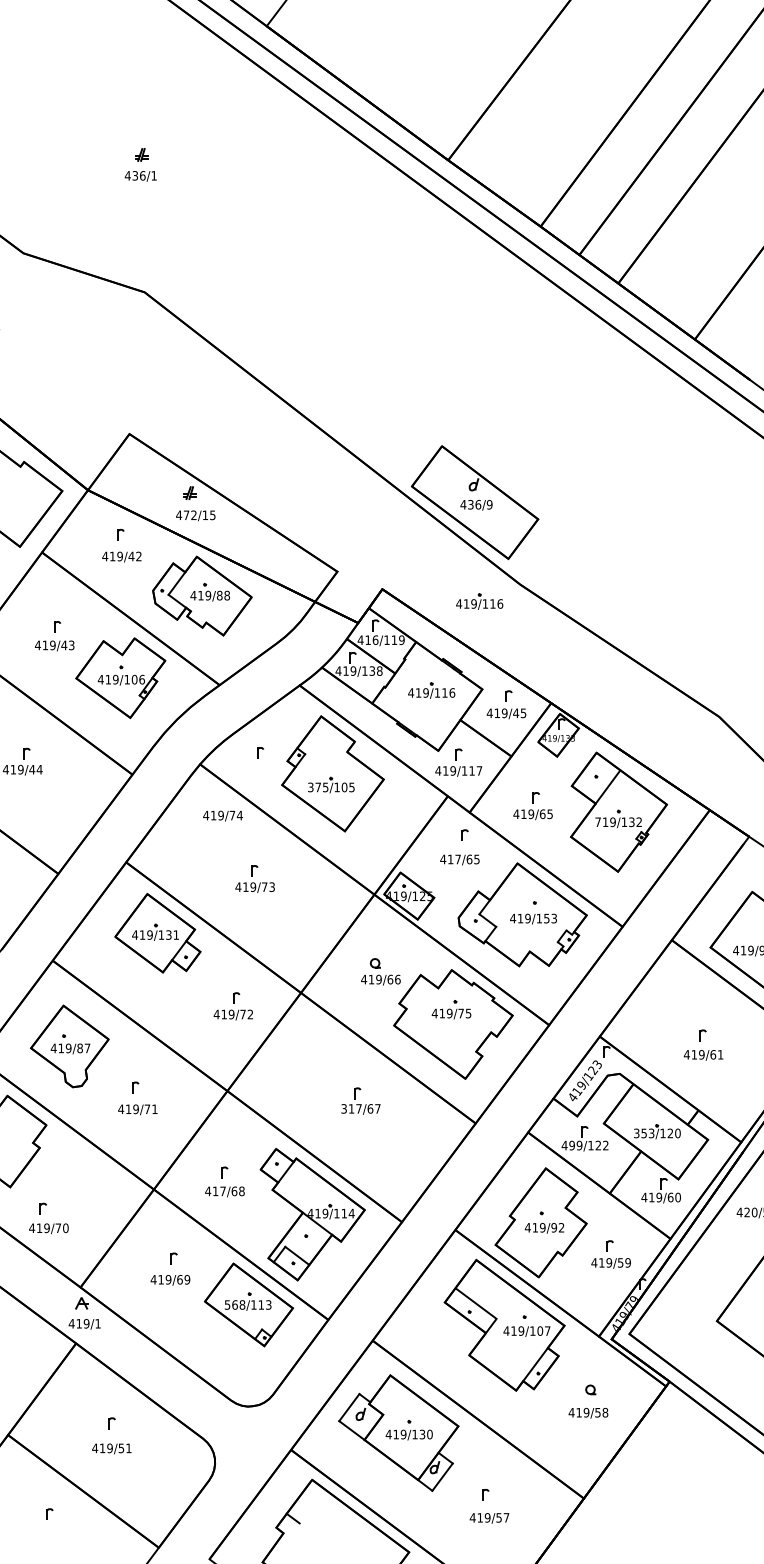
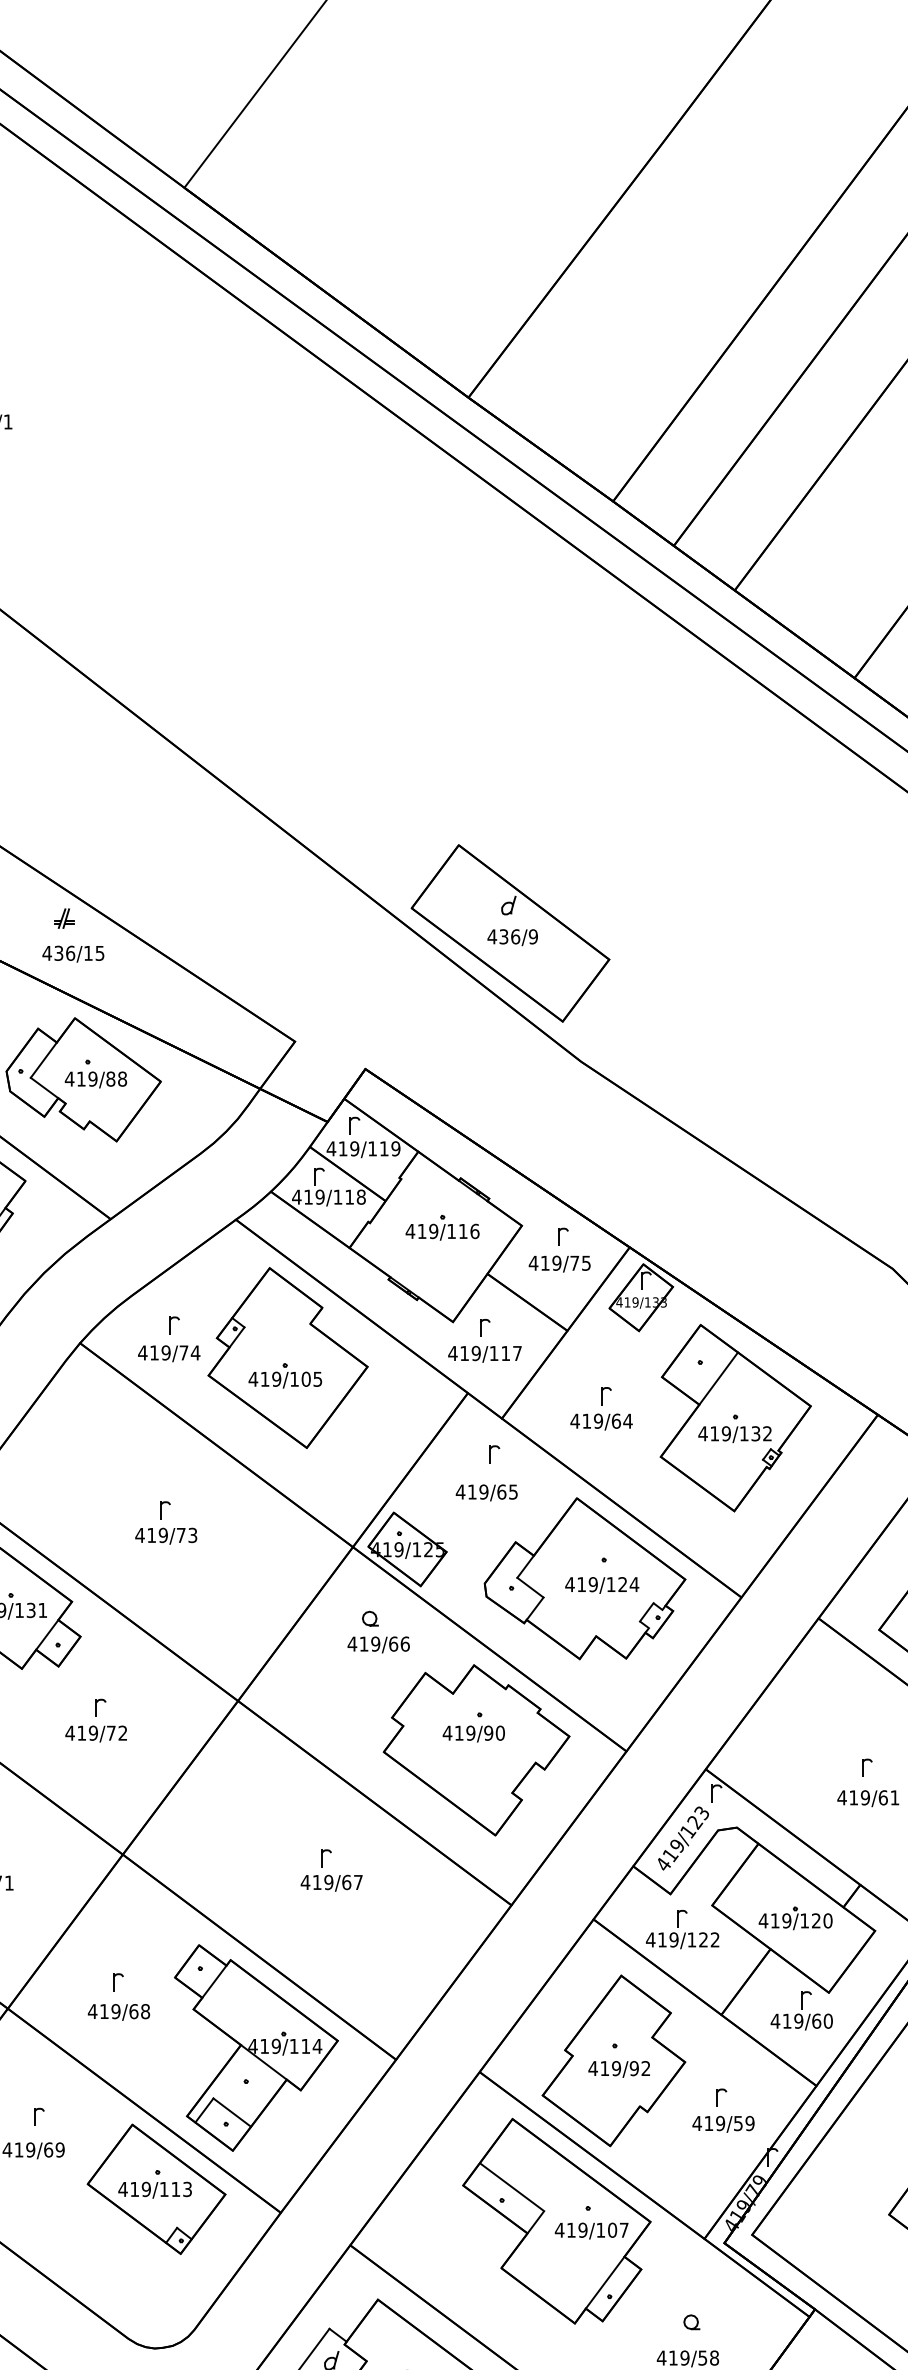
text: (189, 515) -> (63, 953), 472/15 -> 436/15
part: (479, 601) -> (517, 1088), removed
text: (375, 640) -> (354, 1149), 416/119 -> 419/119
text: (372, 670) -> (349, 1196), 419/138 -> 419/118
text: (516, 712) -> (575, 1261), 419/45 -> 419/75
text: (317, 787) -> (263, 1379), 375/105 -> 419/105
text: (550, 814) -> (628, 1421), 419/65 -> 419/64
text: (222, 815) -> (168, 1352), moved
text: (598, 821) -> (703, 1432), 719/132 -> 419/132
text: (457, 859) -> (482, 1492), 417/65 -> 419/65
text: (550, 918) -> (628, 1584), 419/153 -> 419/124
part: (380, 971) -> (378, 1631), moved
part: (232, 1006) -> (94, 1720), moved
text: (464, 1013) -> (493, 1733), 419/75 -> 419/90
text: (351, 1108) -> (317, 1881), 317/67 -> 419/67
text: (643, 1133) -> (774, 1920), 353/120 -> 419/120
text: (571, 1145) -> (661, 1939), 499/122 -> 419/122
text: (222, 1191) -> (115, 2011), 417/68 -> 419/68
text: (234, 1304) -> (133, 2188), 568/113 -> 419/113

